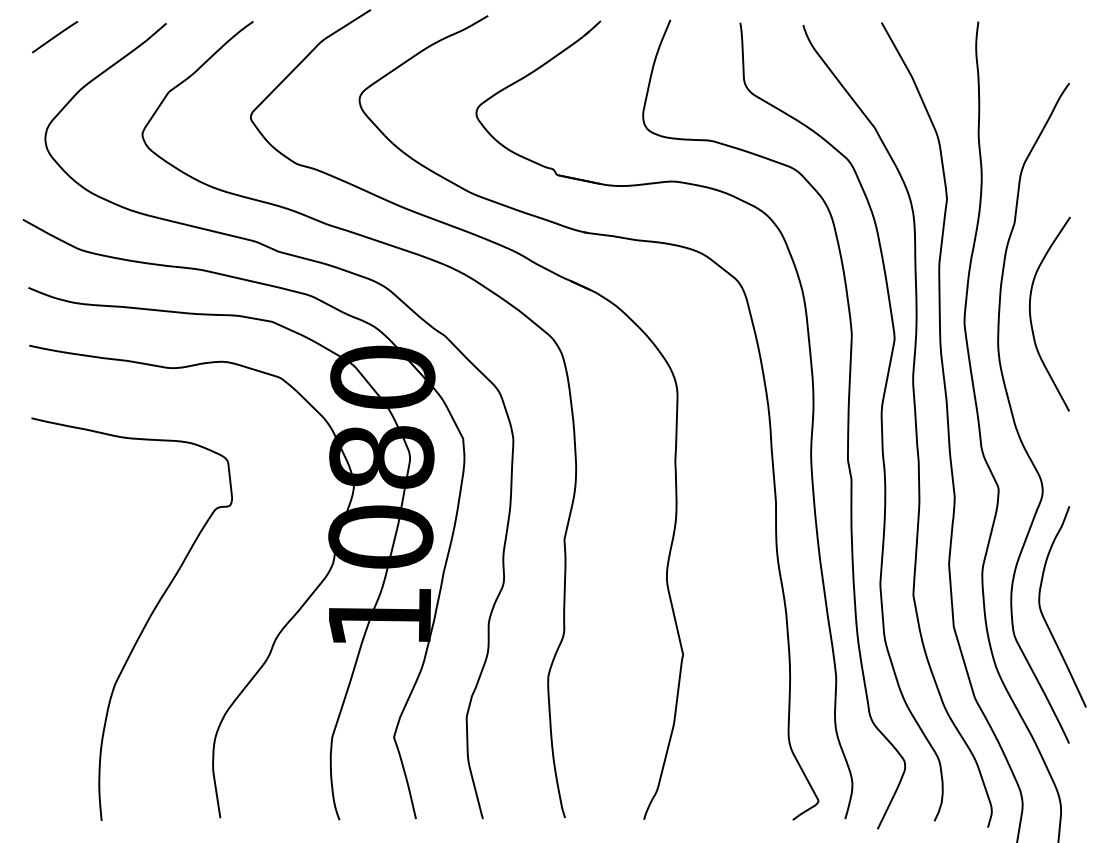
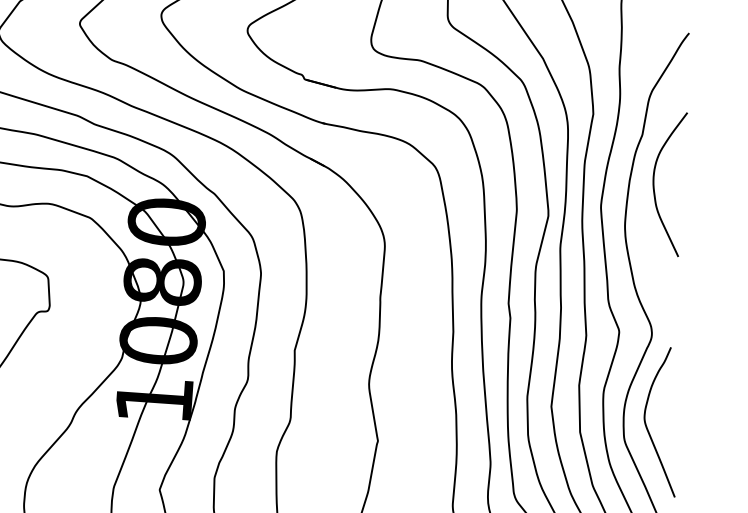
curve: (1031, 315) -> (654, 184), moved

